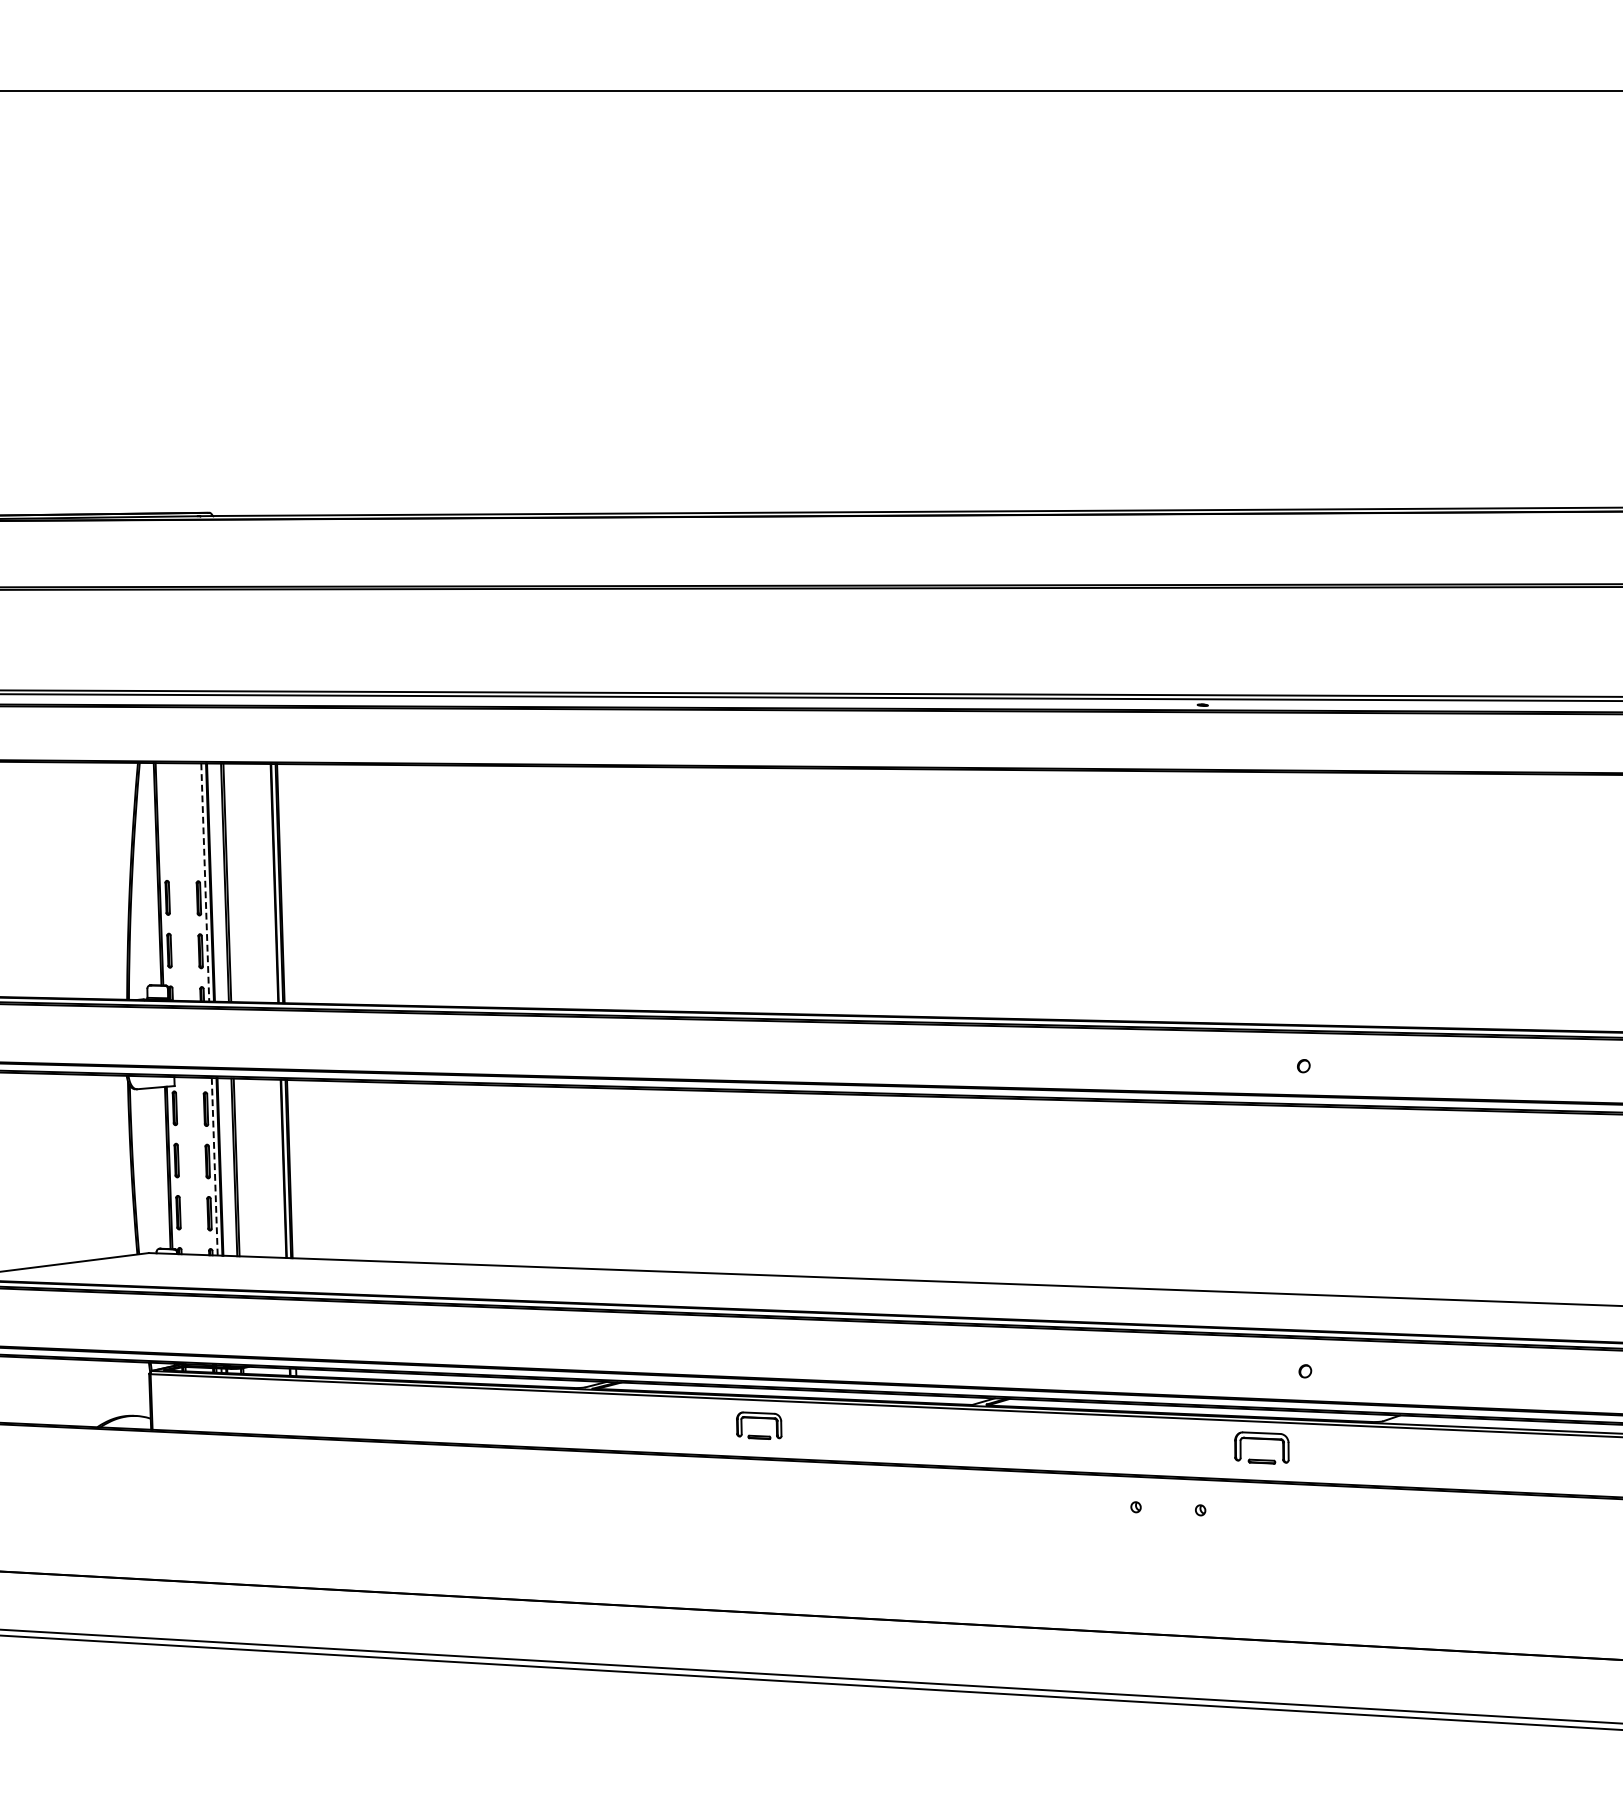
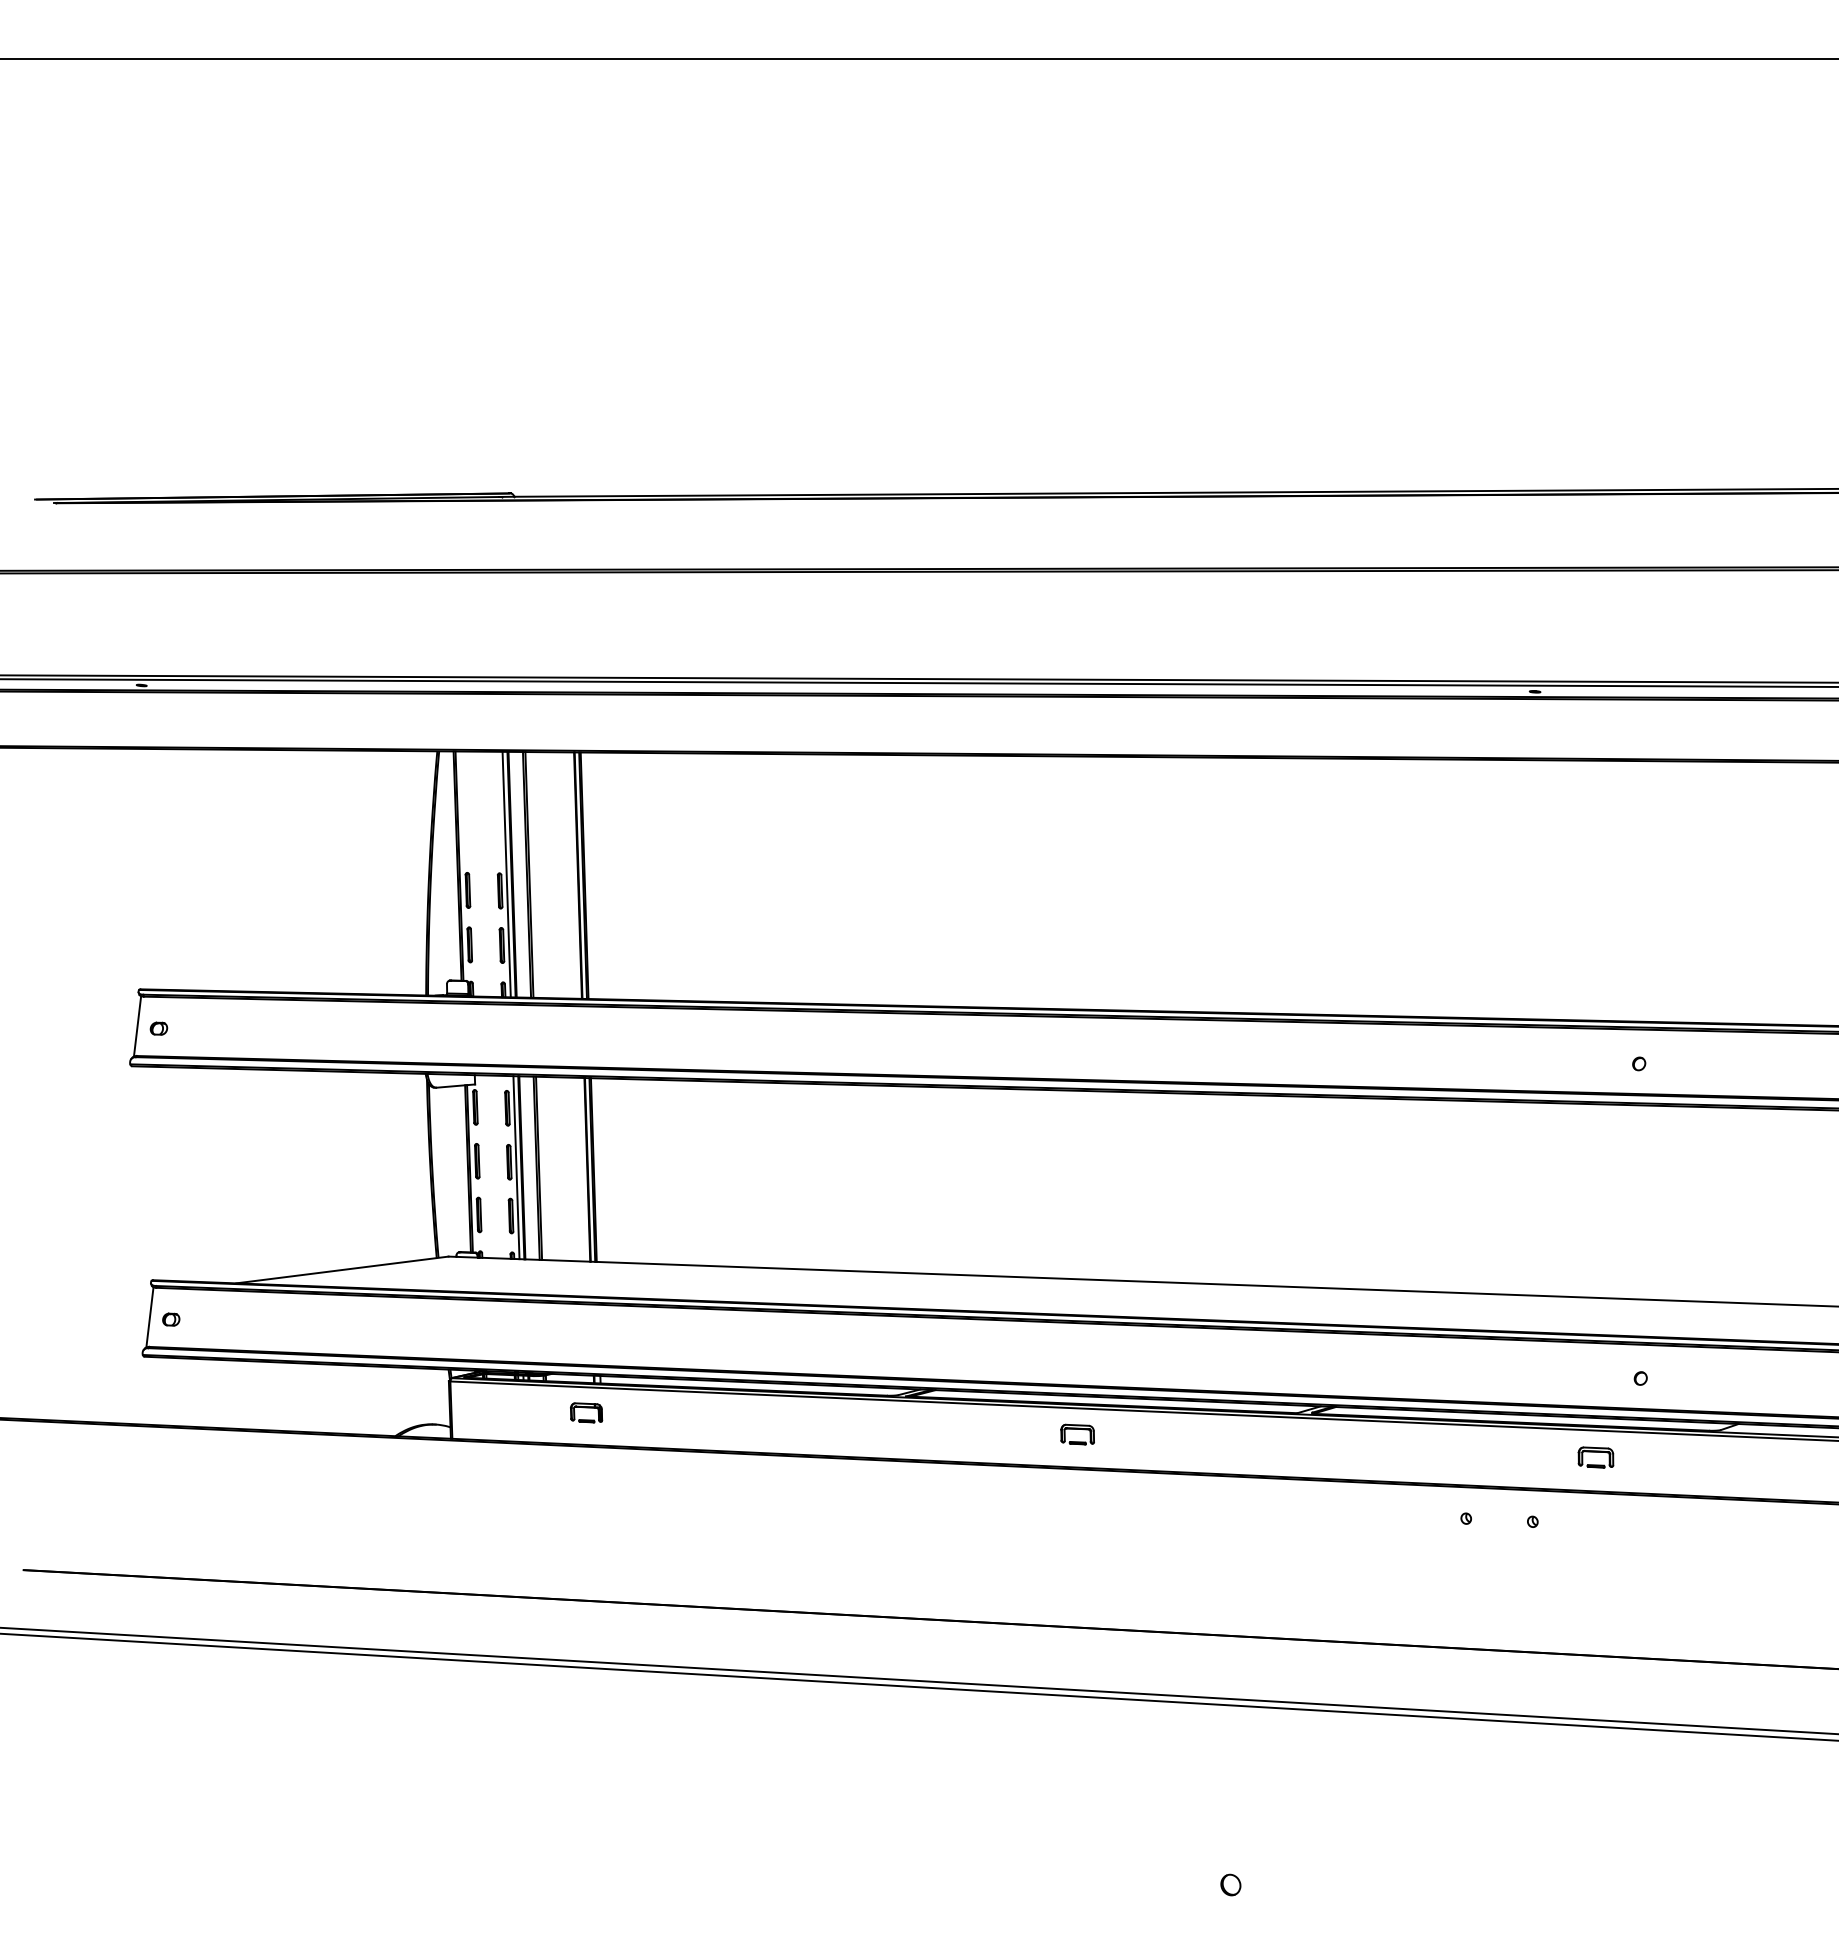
line: (205, 882) -> (506, 874), dashed -> solid
line: (214, 1166) -> (516, 1167), dashed -> solid
part: (282, 1404) -> (586, 1412), added
part: (758, 1425) -> (1077, 1434), size x0.71
part: (1261, 1447) -> (1595, 1457), size x0.62

